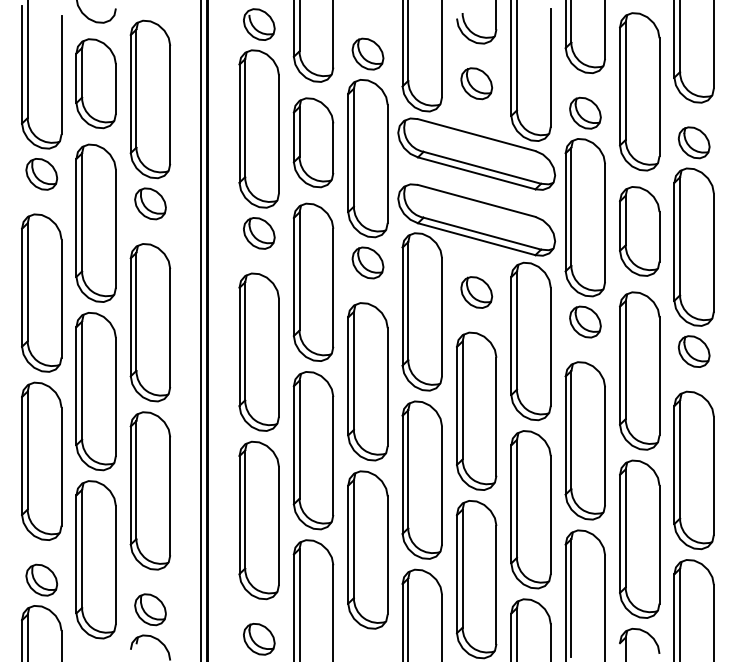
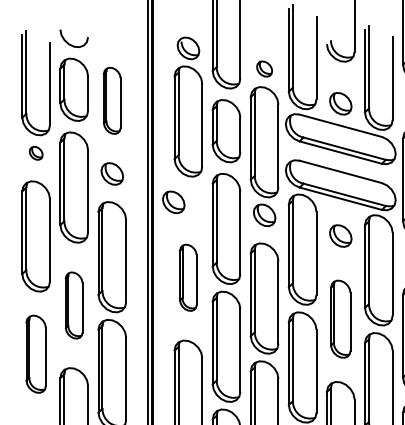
part: (367, 53) -> (264, 68), size x0.7
part: (476, 83) -> (340, 103), moved
part: (150, 99) -> (112, 100), size x0.6
part: (41, 174) -> (35, 153), size x0.6
part: (259, 233) -> (173, 202), moved
part: (258, 351) -> (187, 277), size x0.6
part: (95, 391) -> (73, 305), size x0.6
part: (476, 410) -> (340, 318), size x0.7
part: (41, 460) -> (35, 353), size x0.7

